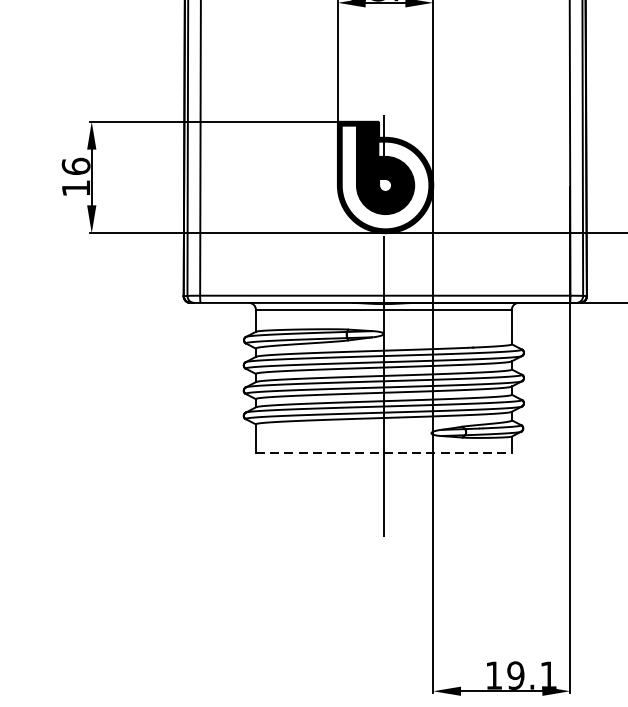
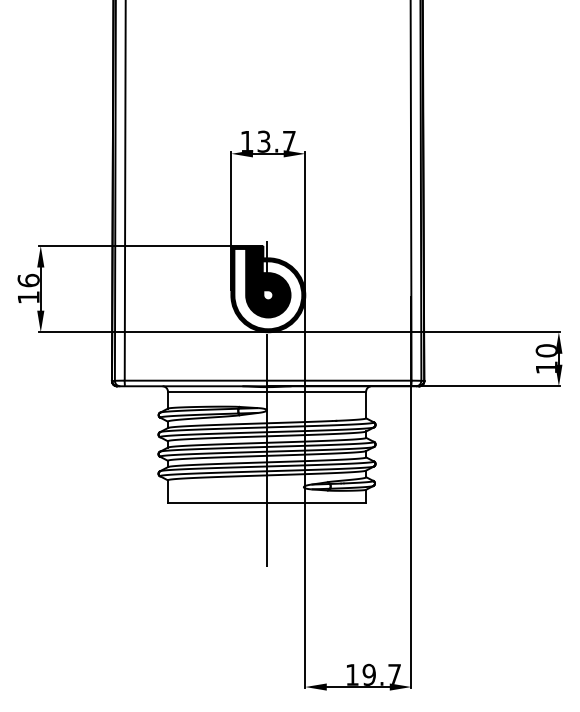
line: (384, 452) -> (267, 502), dashed -> solid
text: (548, 675) -> (394, 674), 19.1 -> 19.7

